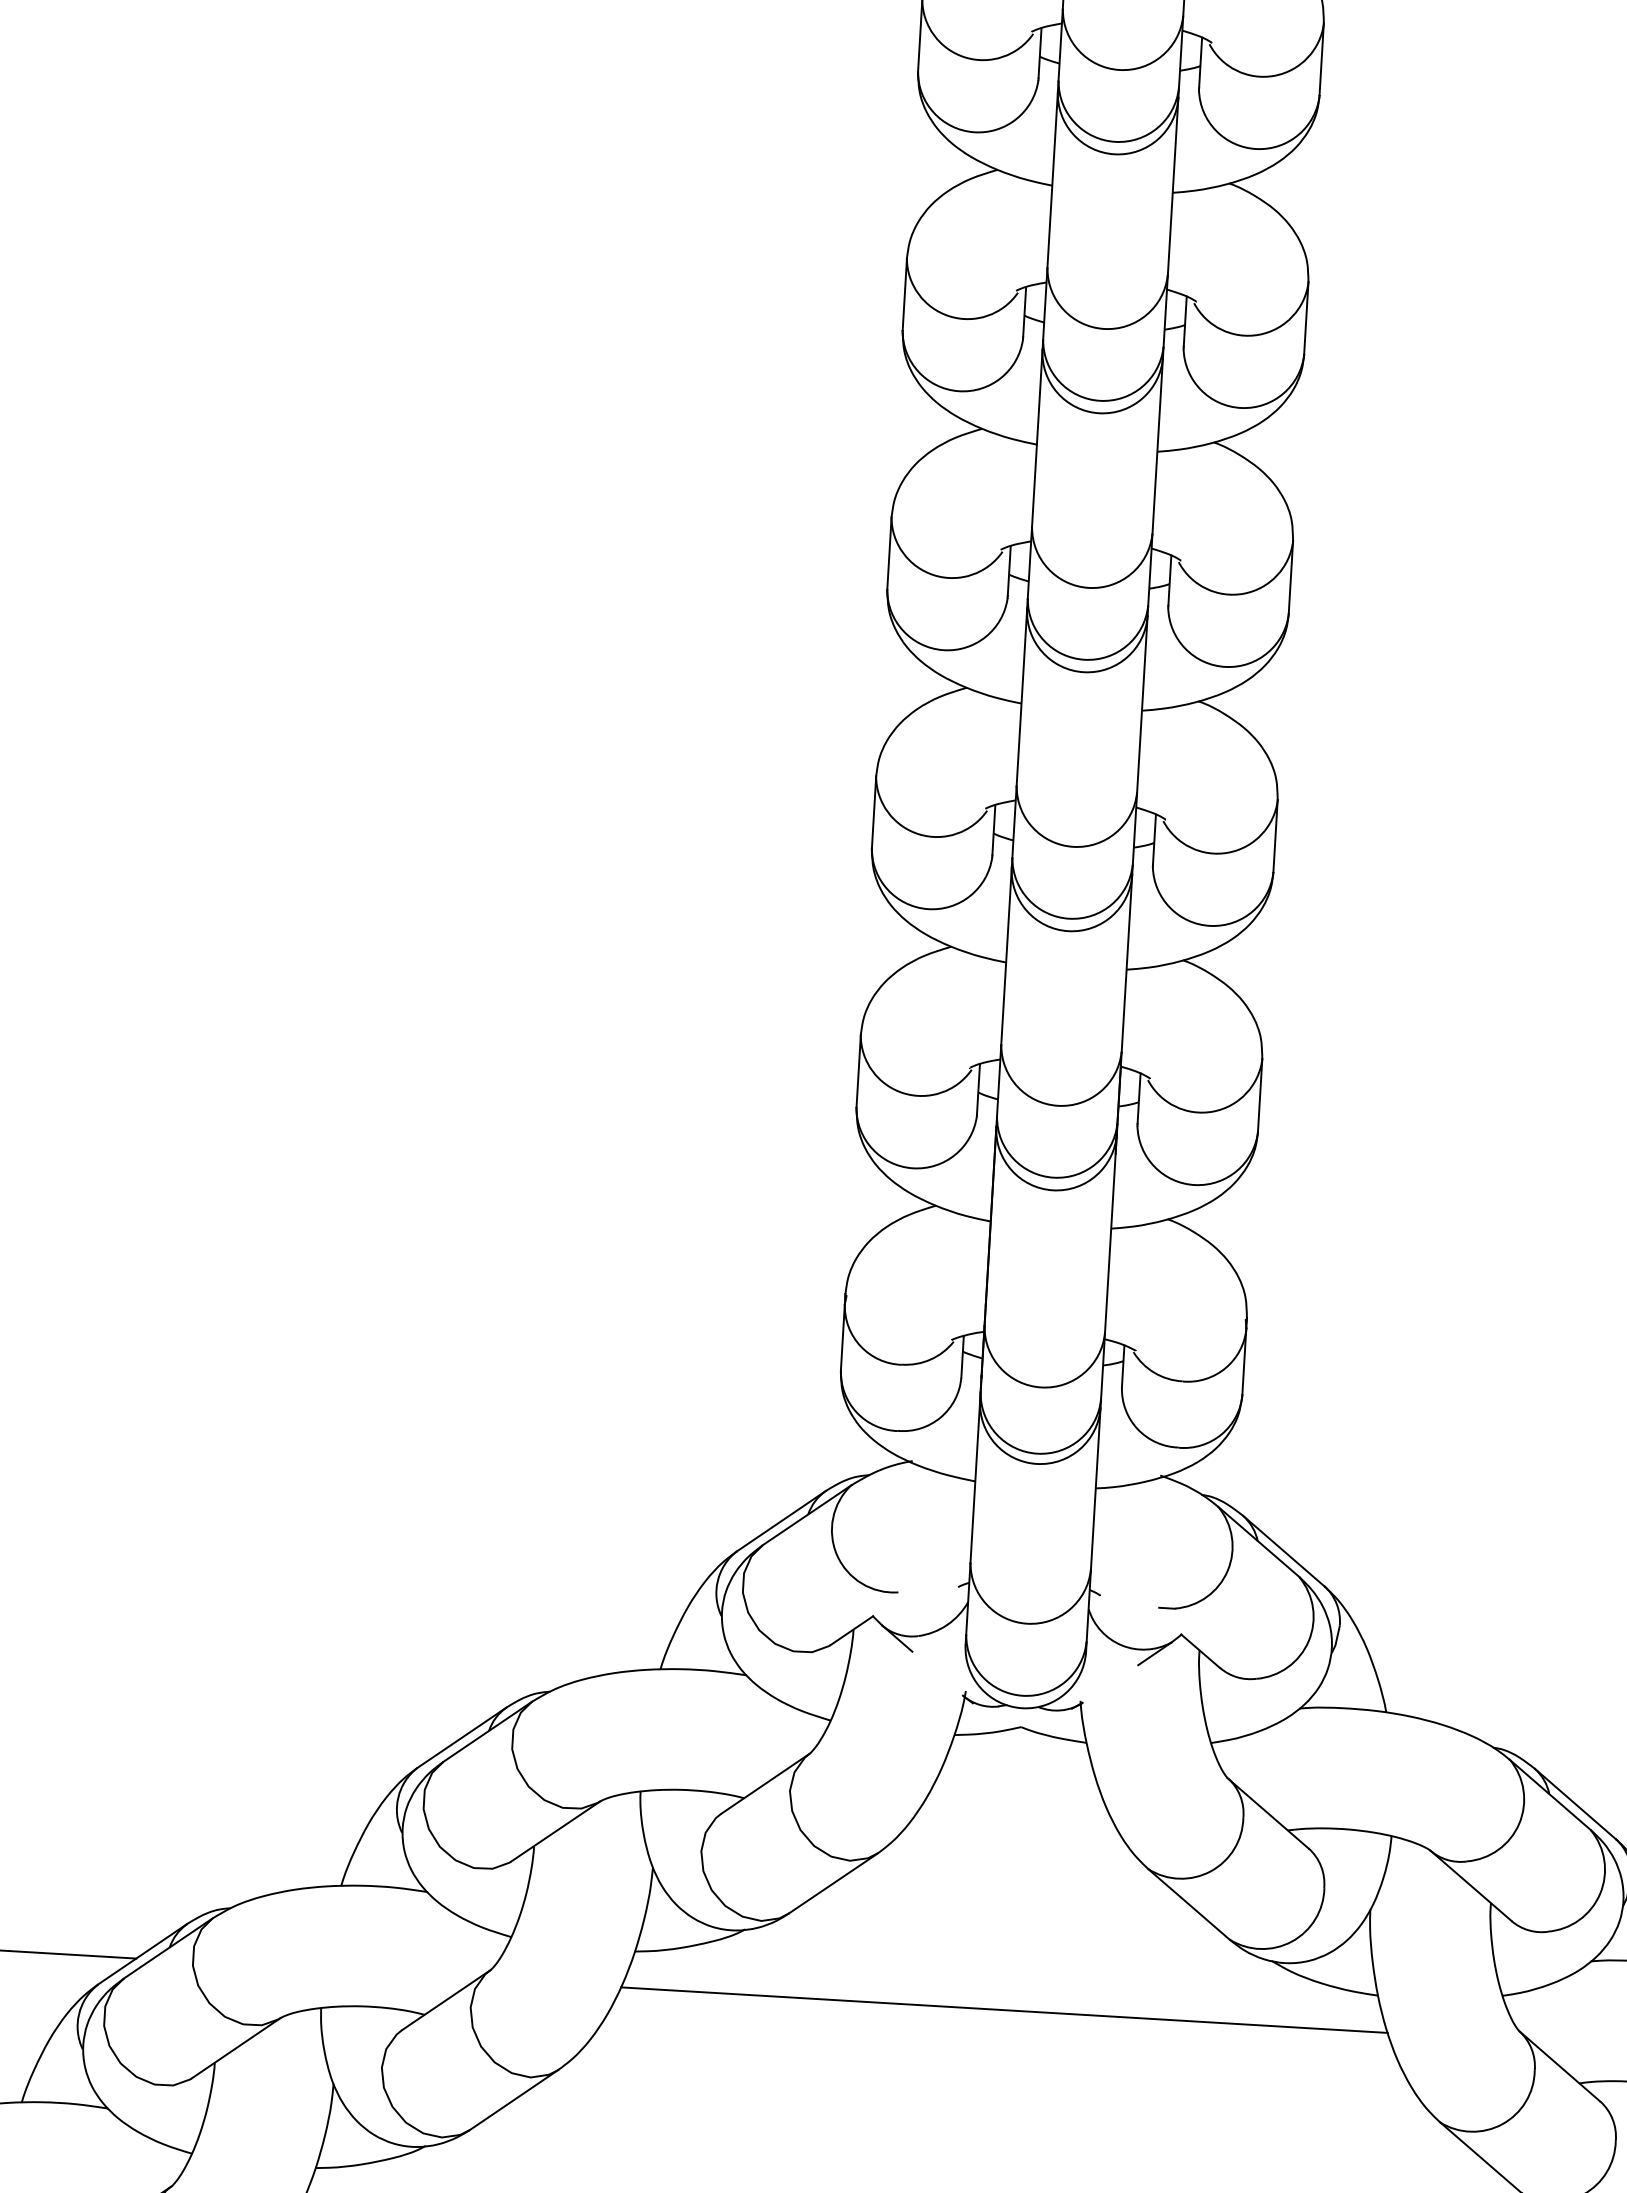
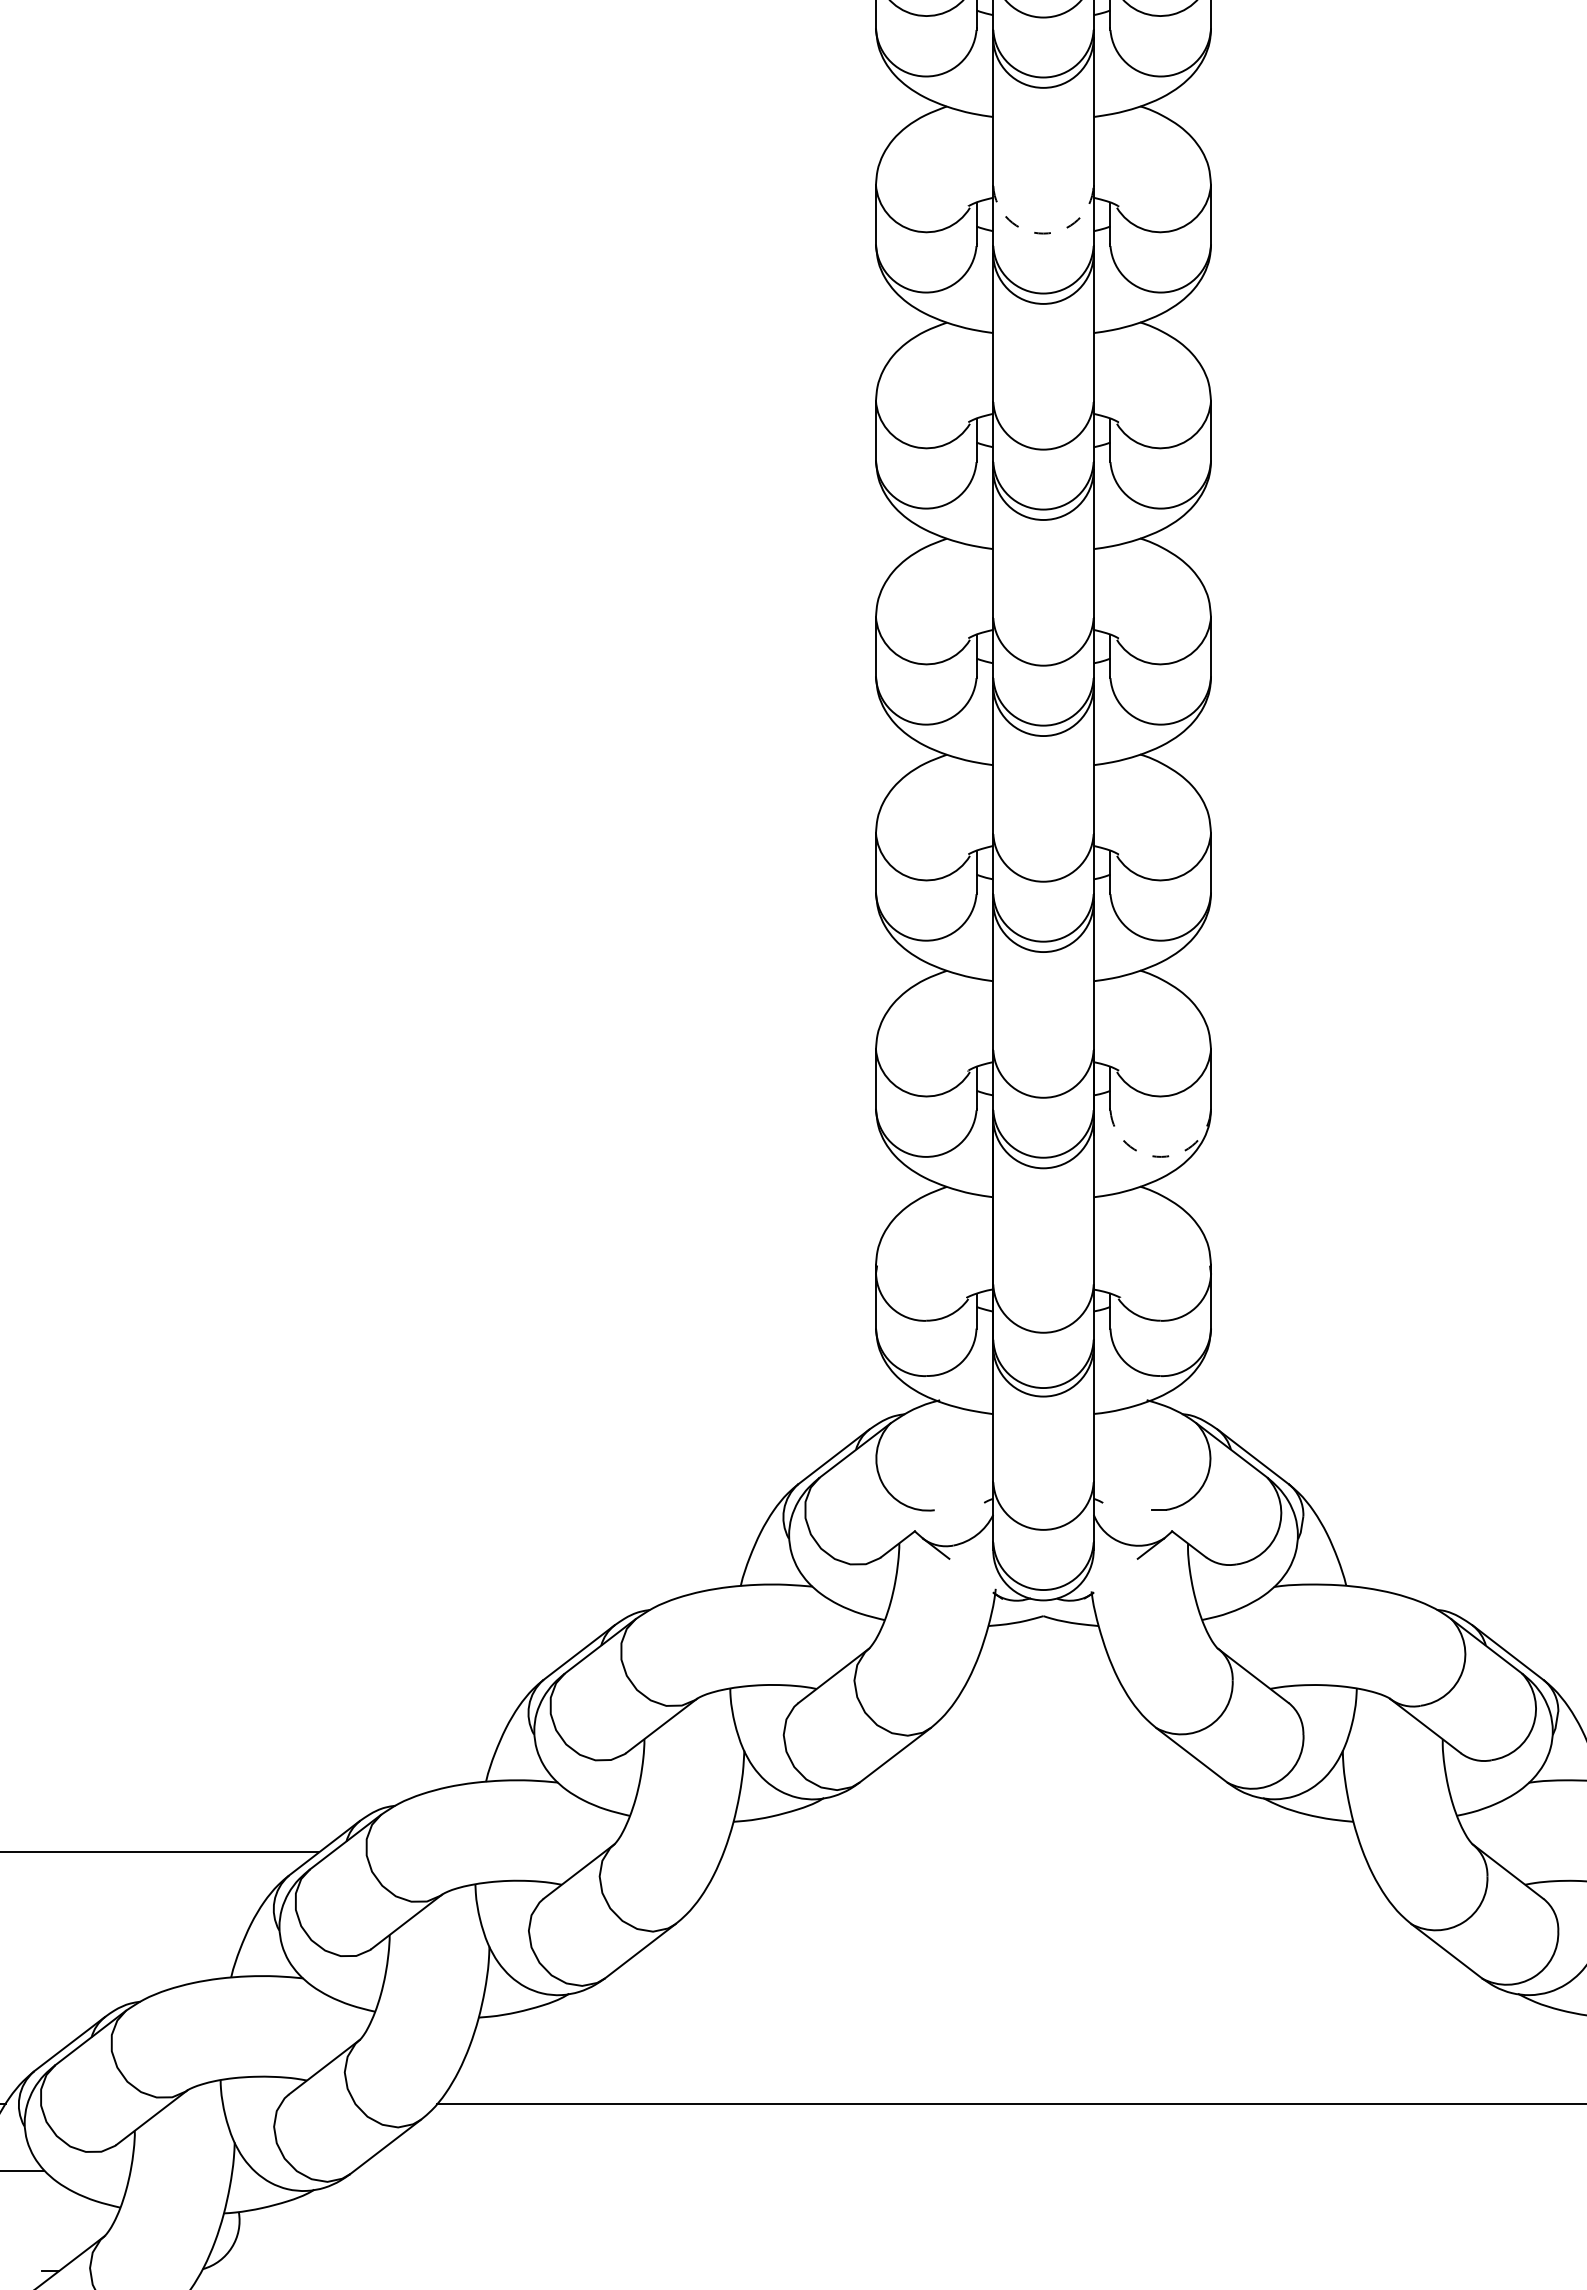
arc: (1119, 69) -> (1043, 233), solid -> dashed
arc: (1195, 1184) -> (1161, 1156), solid -> dashed
line: (1004, 2010) -> (1043, 1852), removed

